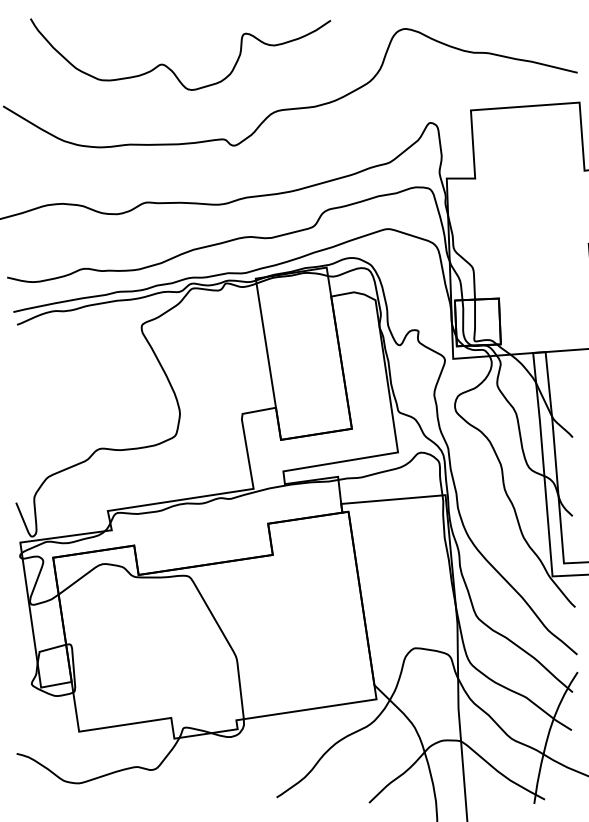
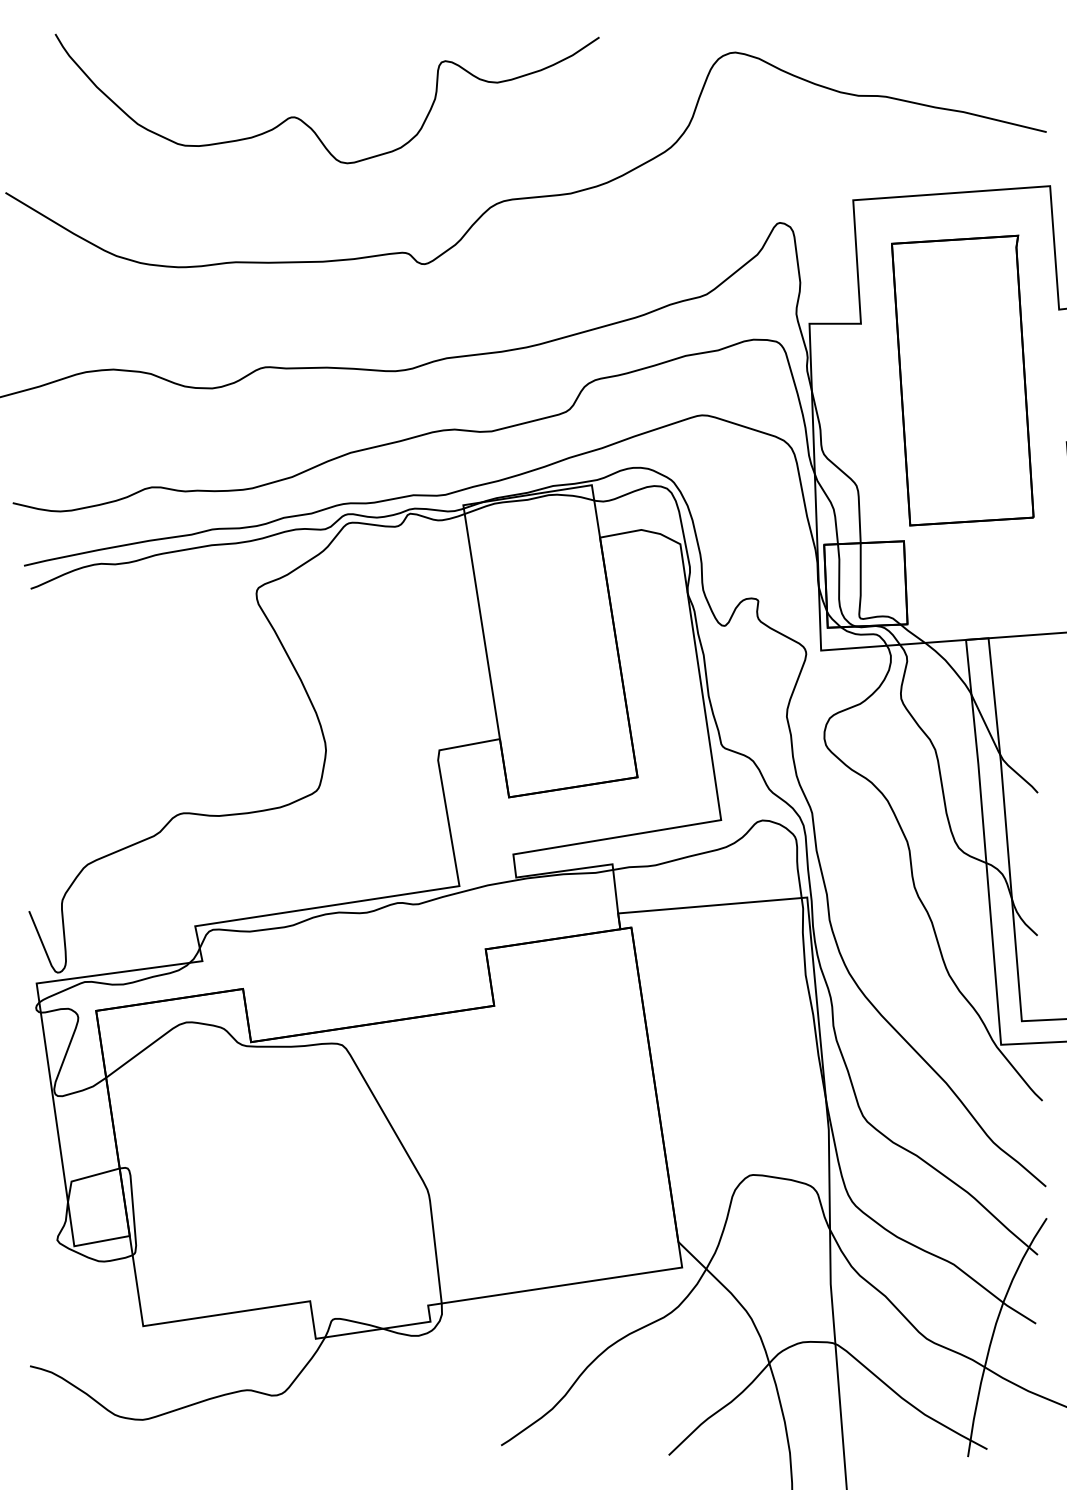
part: (531, 209) -> (962, 379), added

